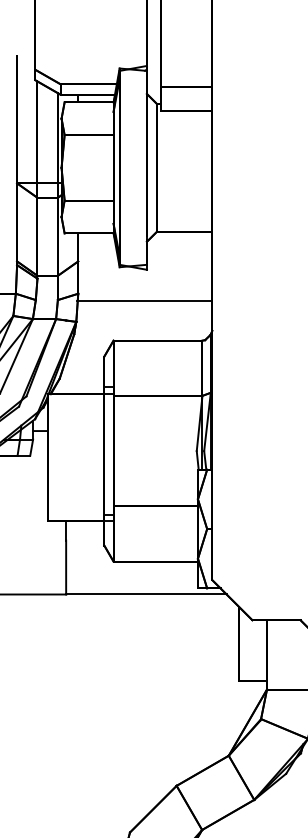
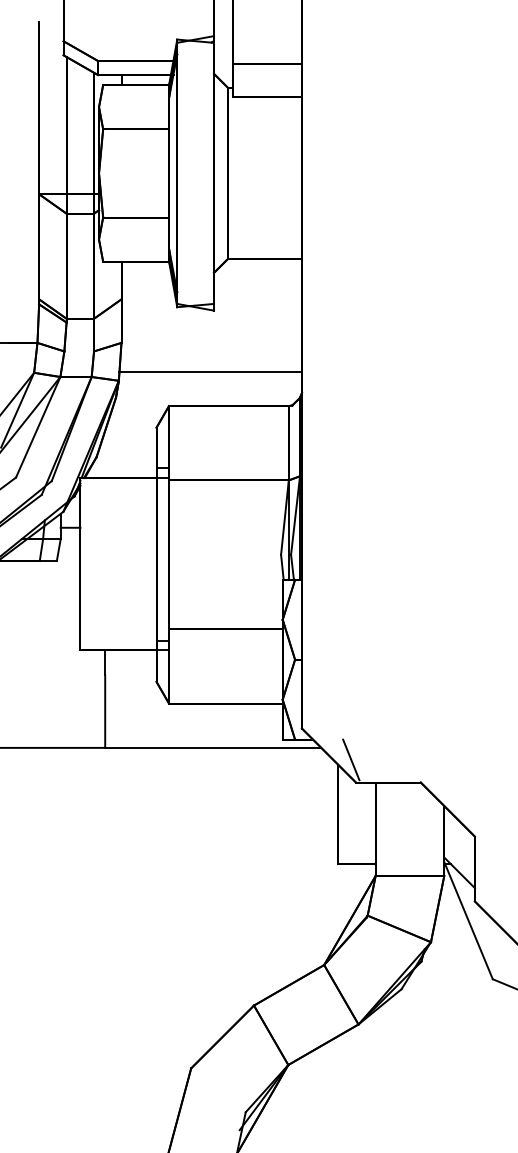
line: (144, 300) -> (210, 372), moved
line: (249, 603) -> (351, 759), added

